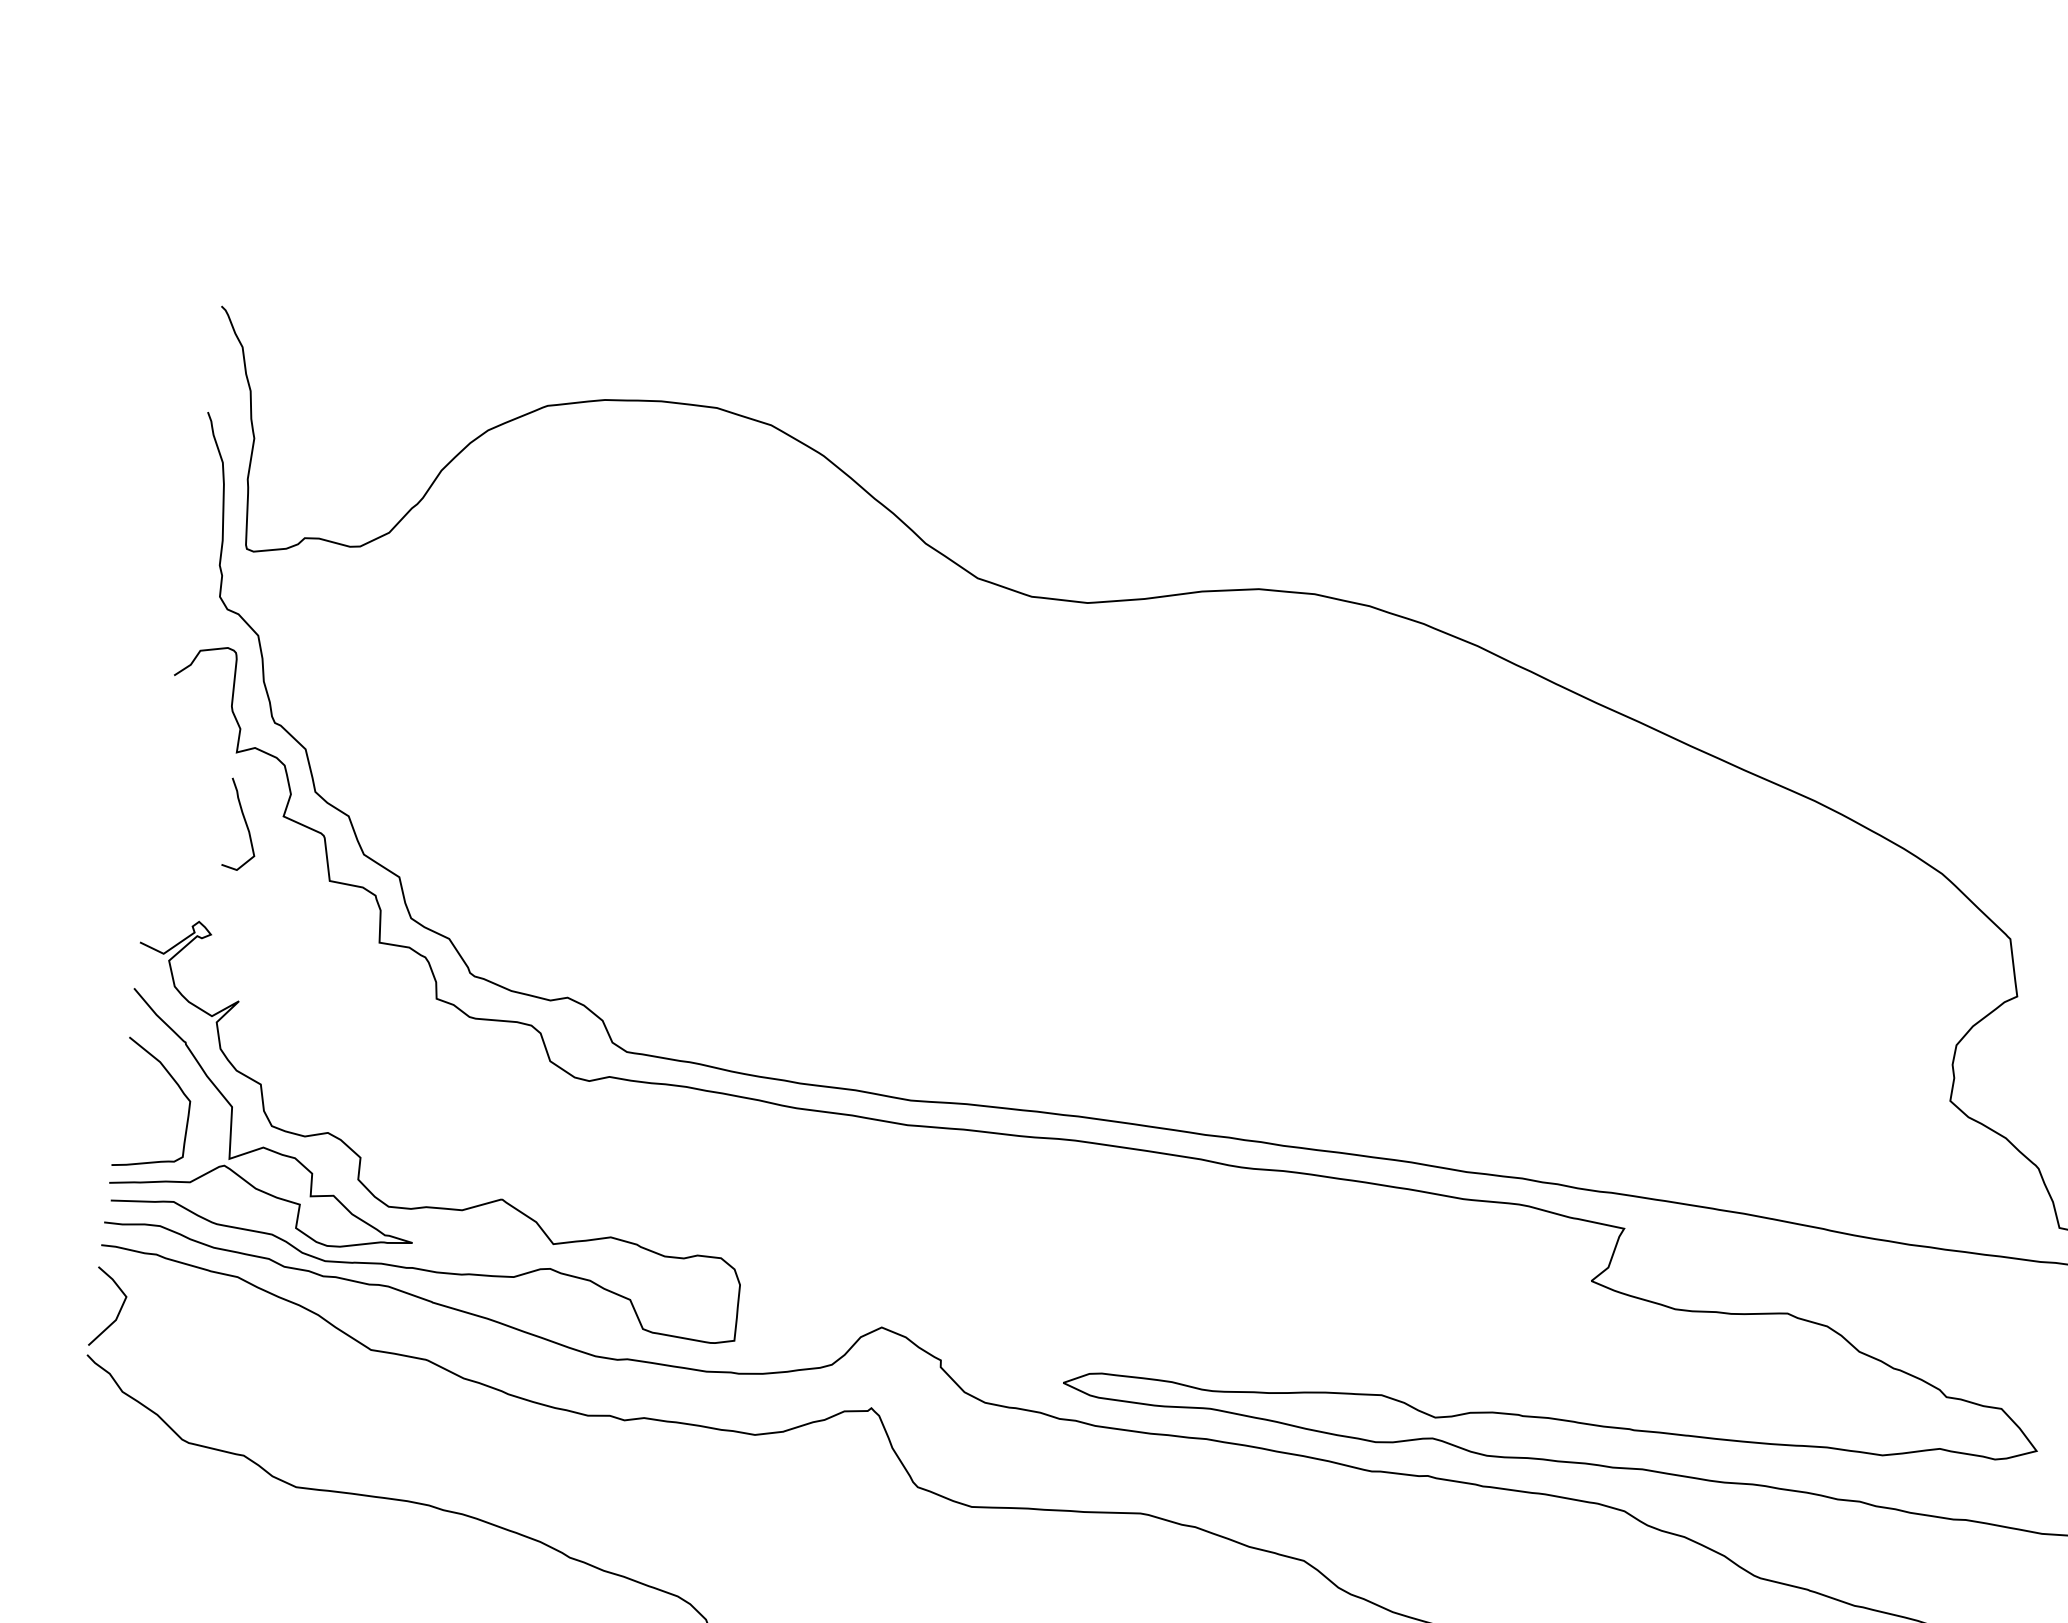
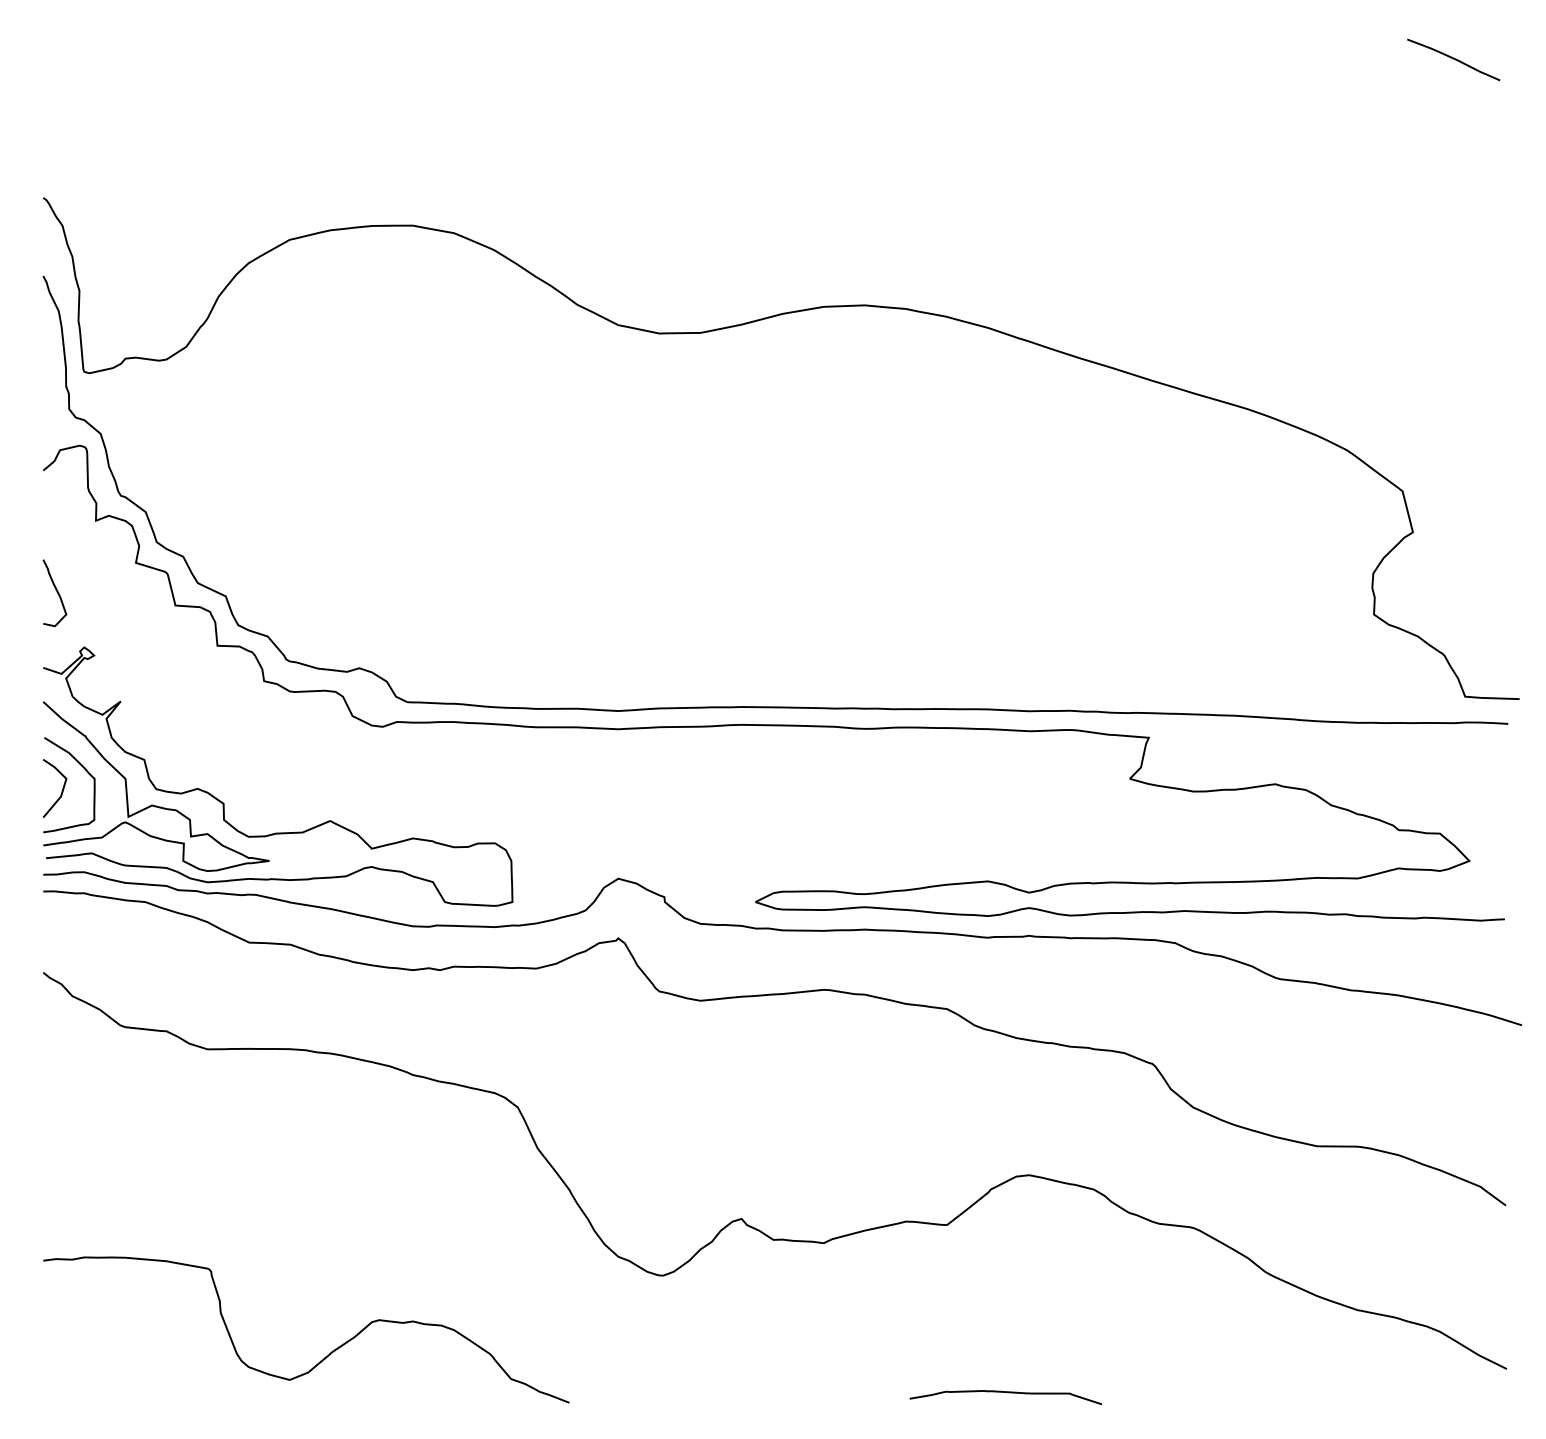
curve: (244, 824) -> (56, 592), moved
line: (117, 1313) -> (61, 791), moved

